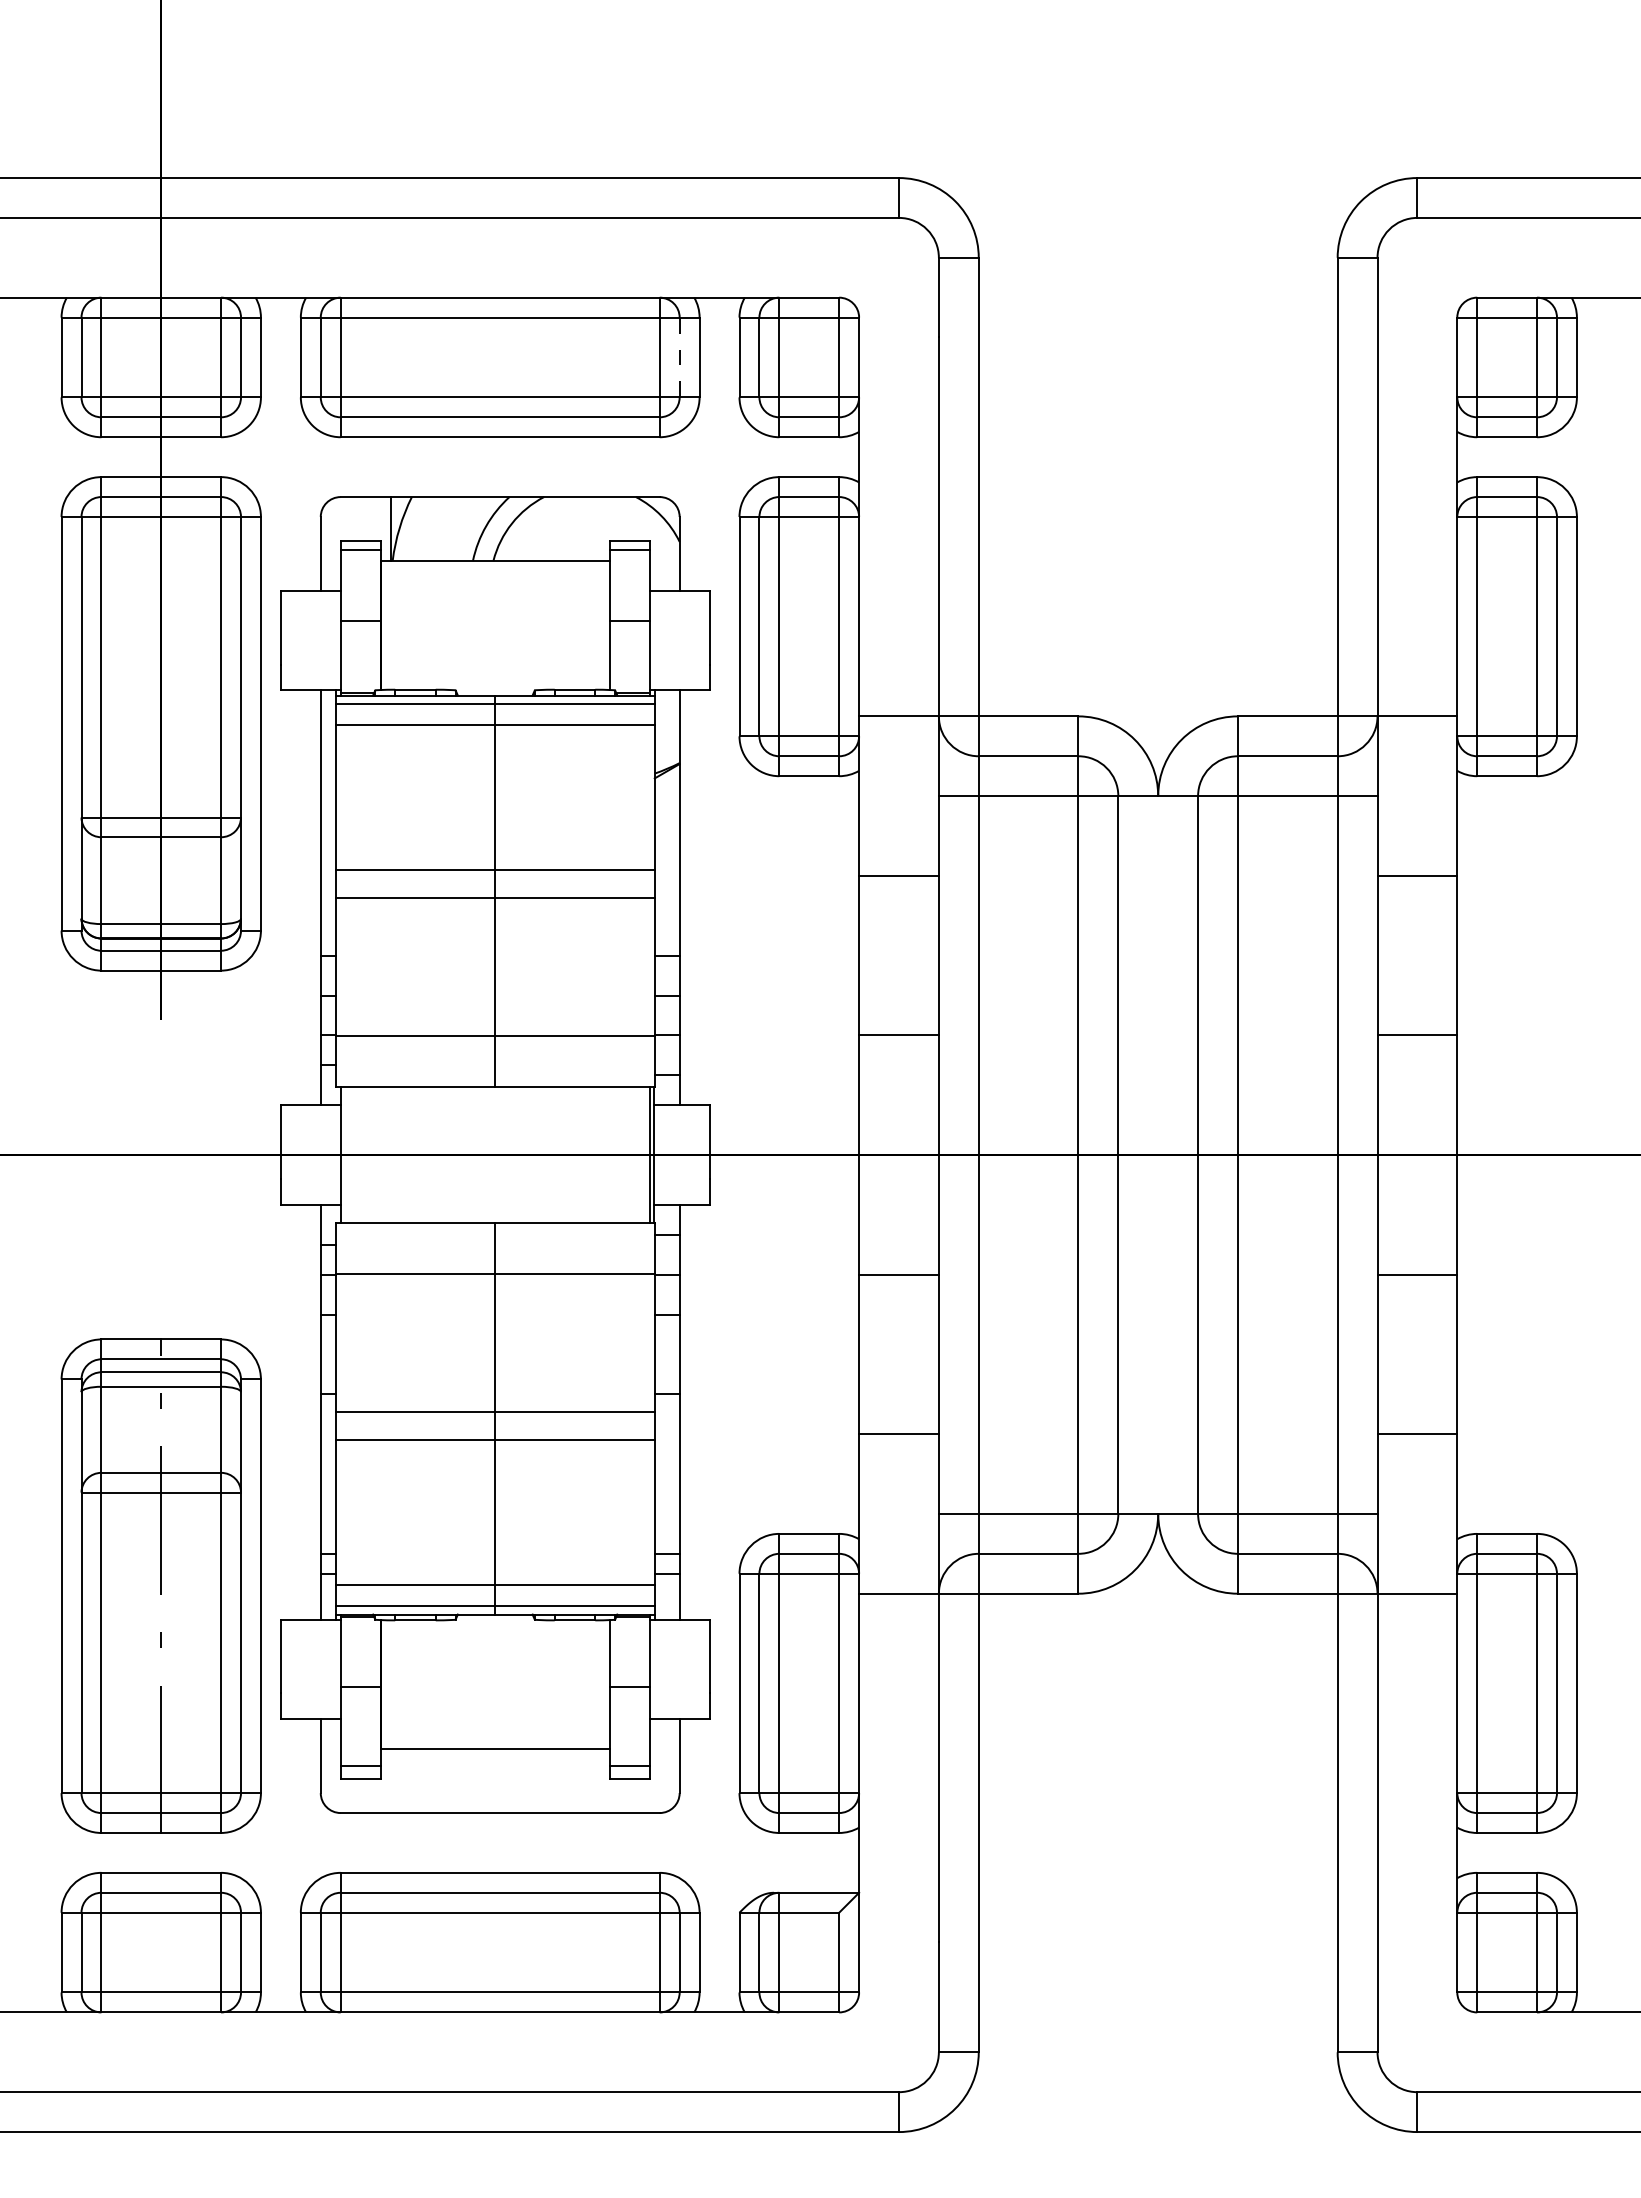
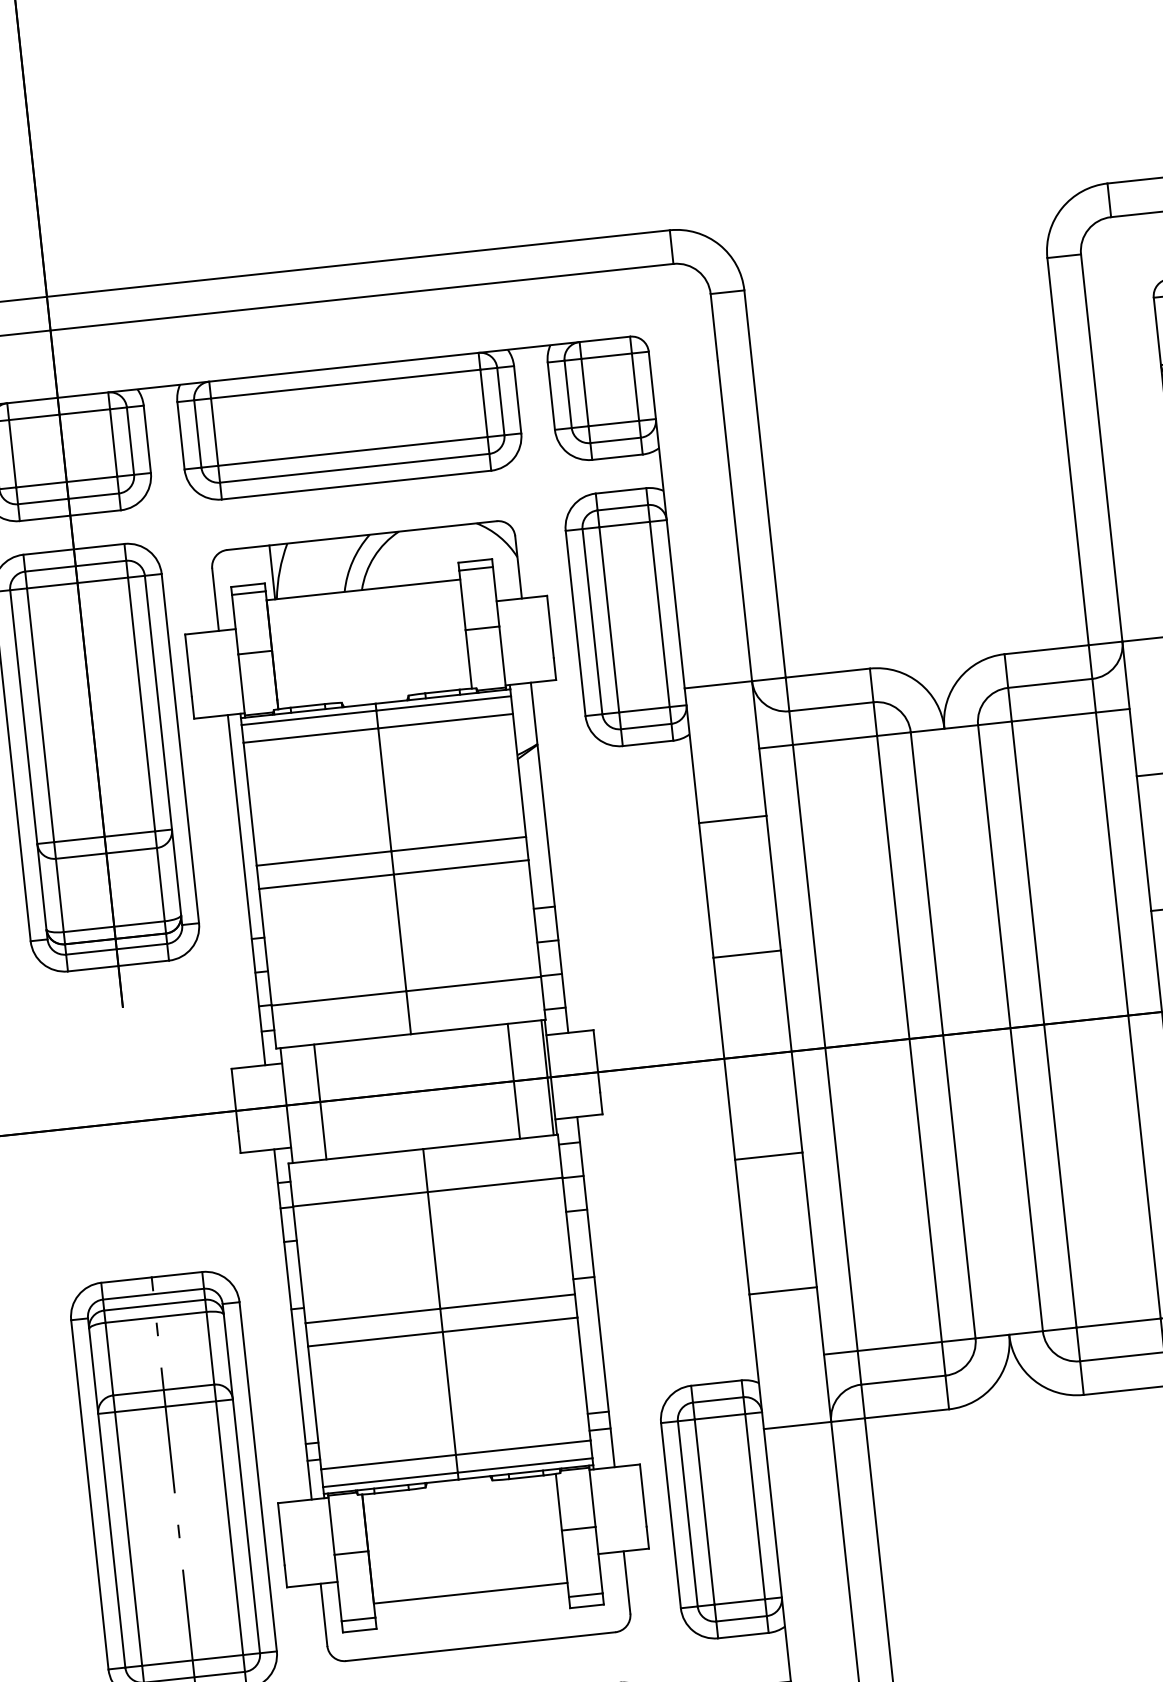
line: (679, 357) -> (500, 401), dashed -> solid
line: (380, 1155) -> (320, 1102), added
line: (609, 1155) -> (513, 1081), added

